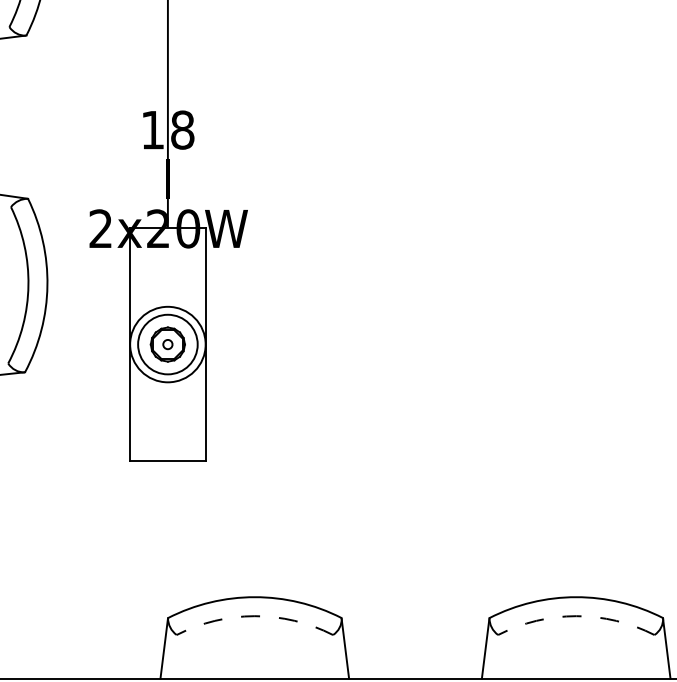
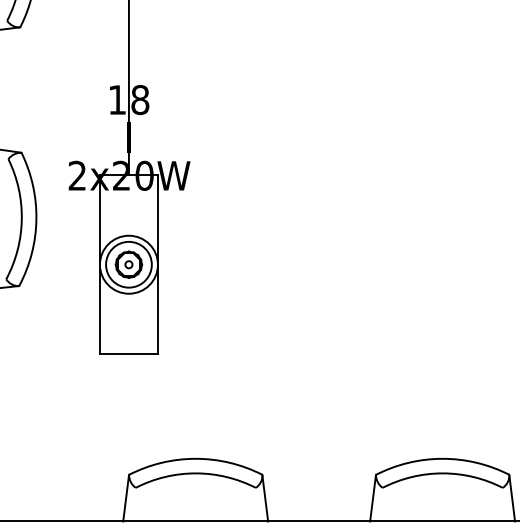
arc: (254, 616) -> (195, 473), dashed -> solid
arc: (576, 616) -> (442, 473), dashed -> solid

